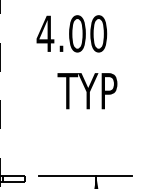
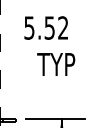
text: (70, 32) -> (45, 27), 4.00 -> 5.52

